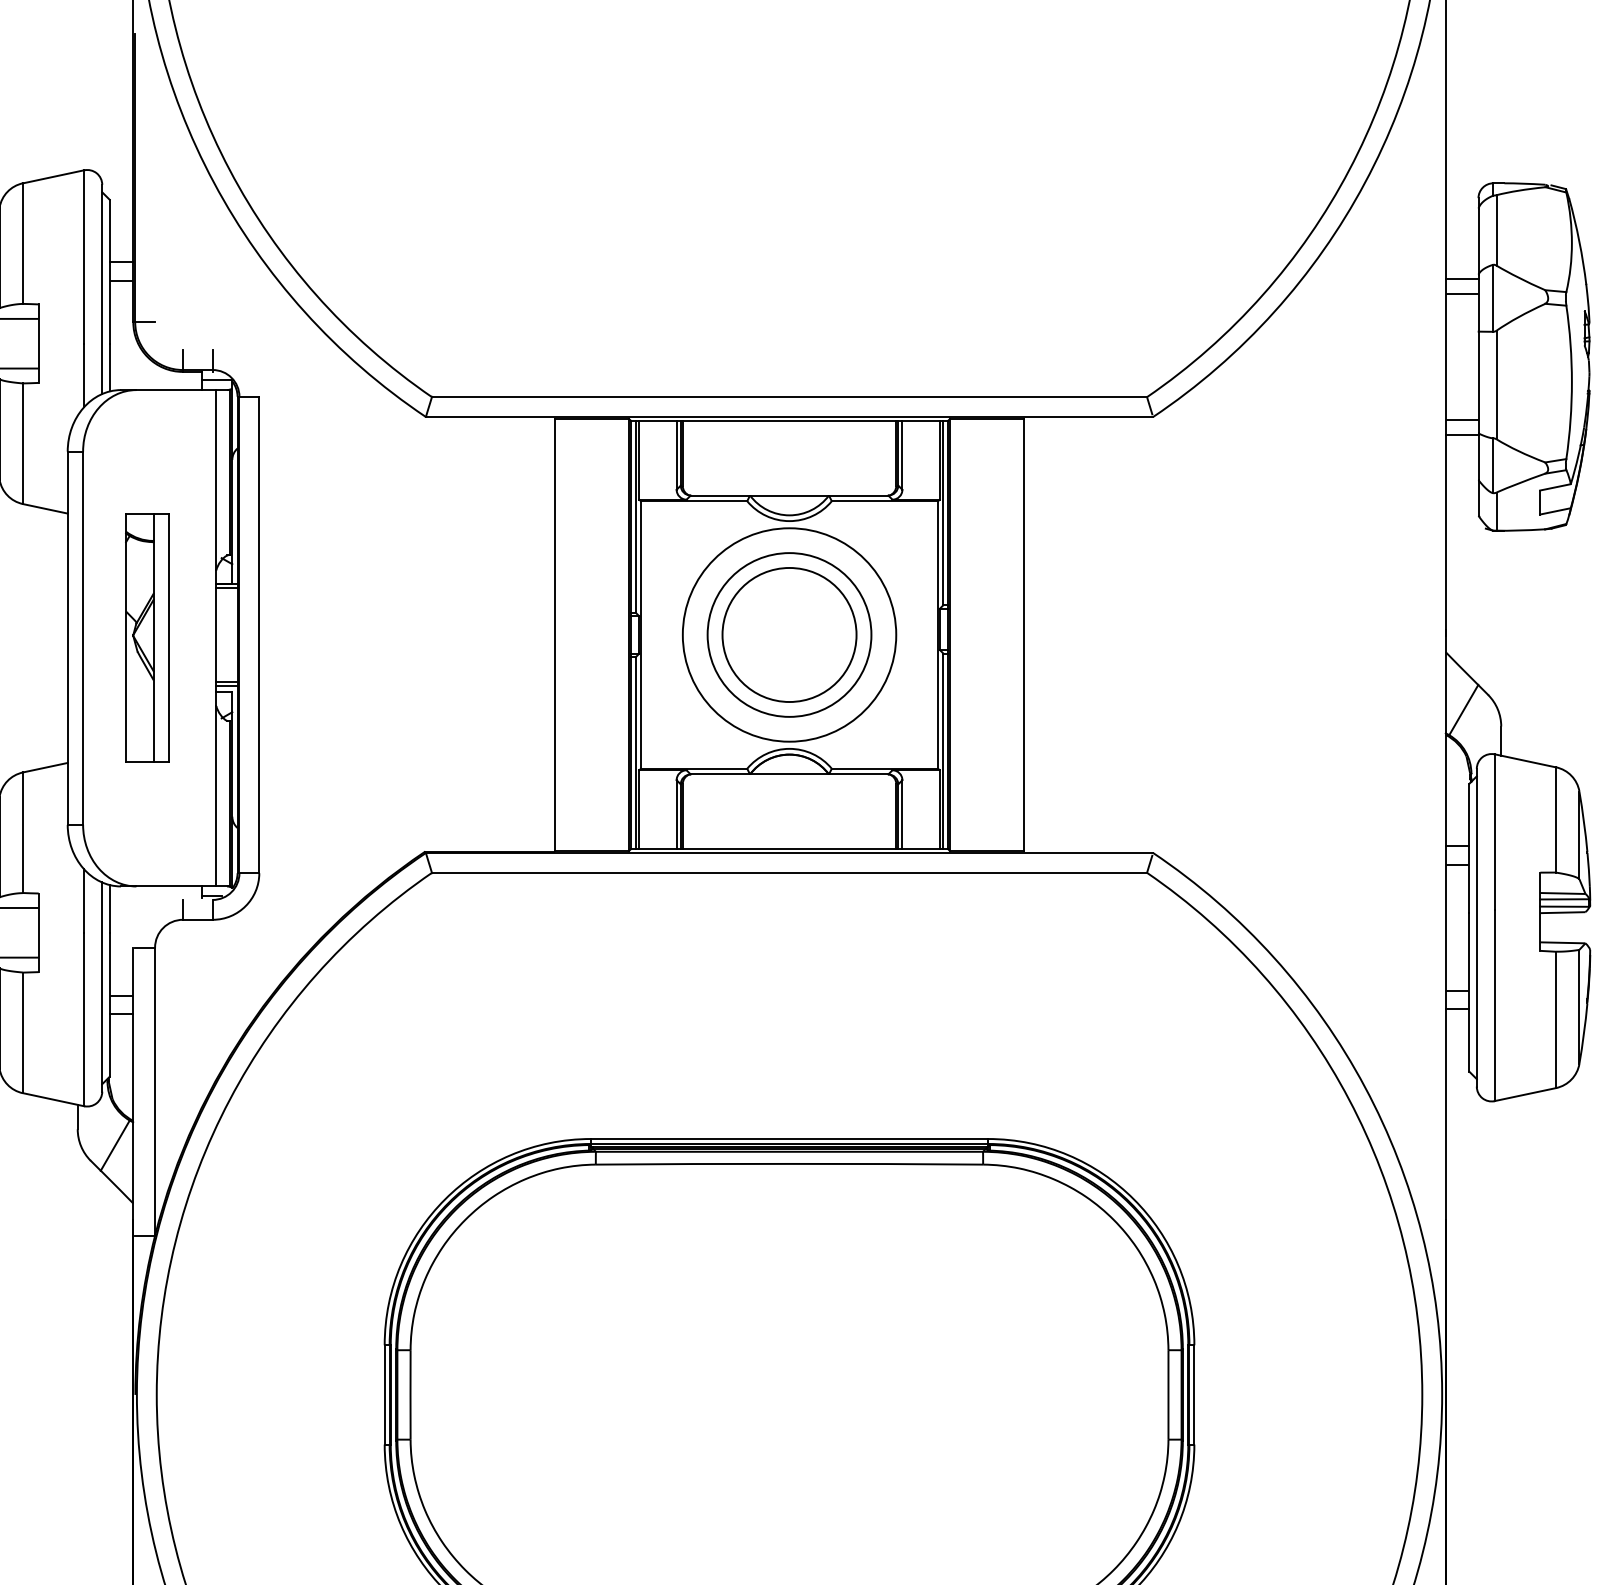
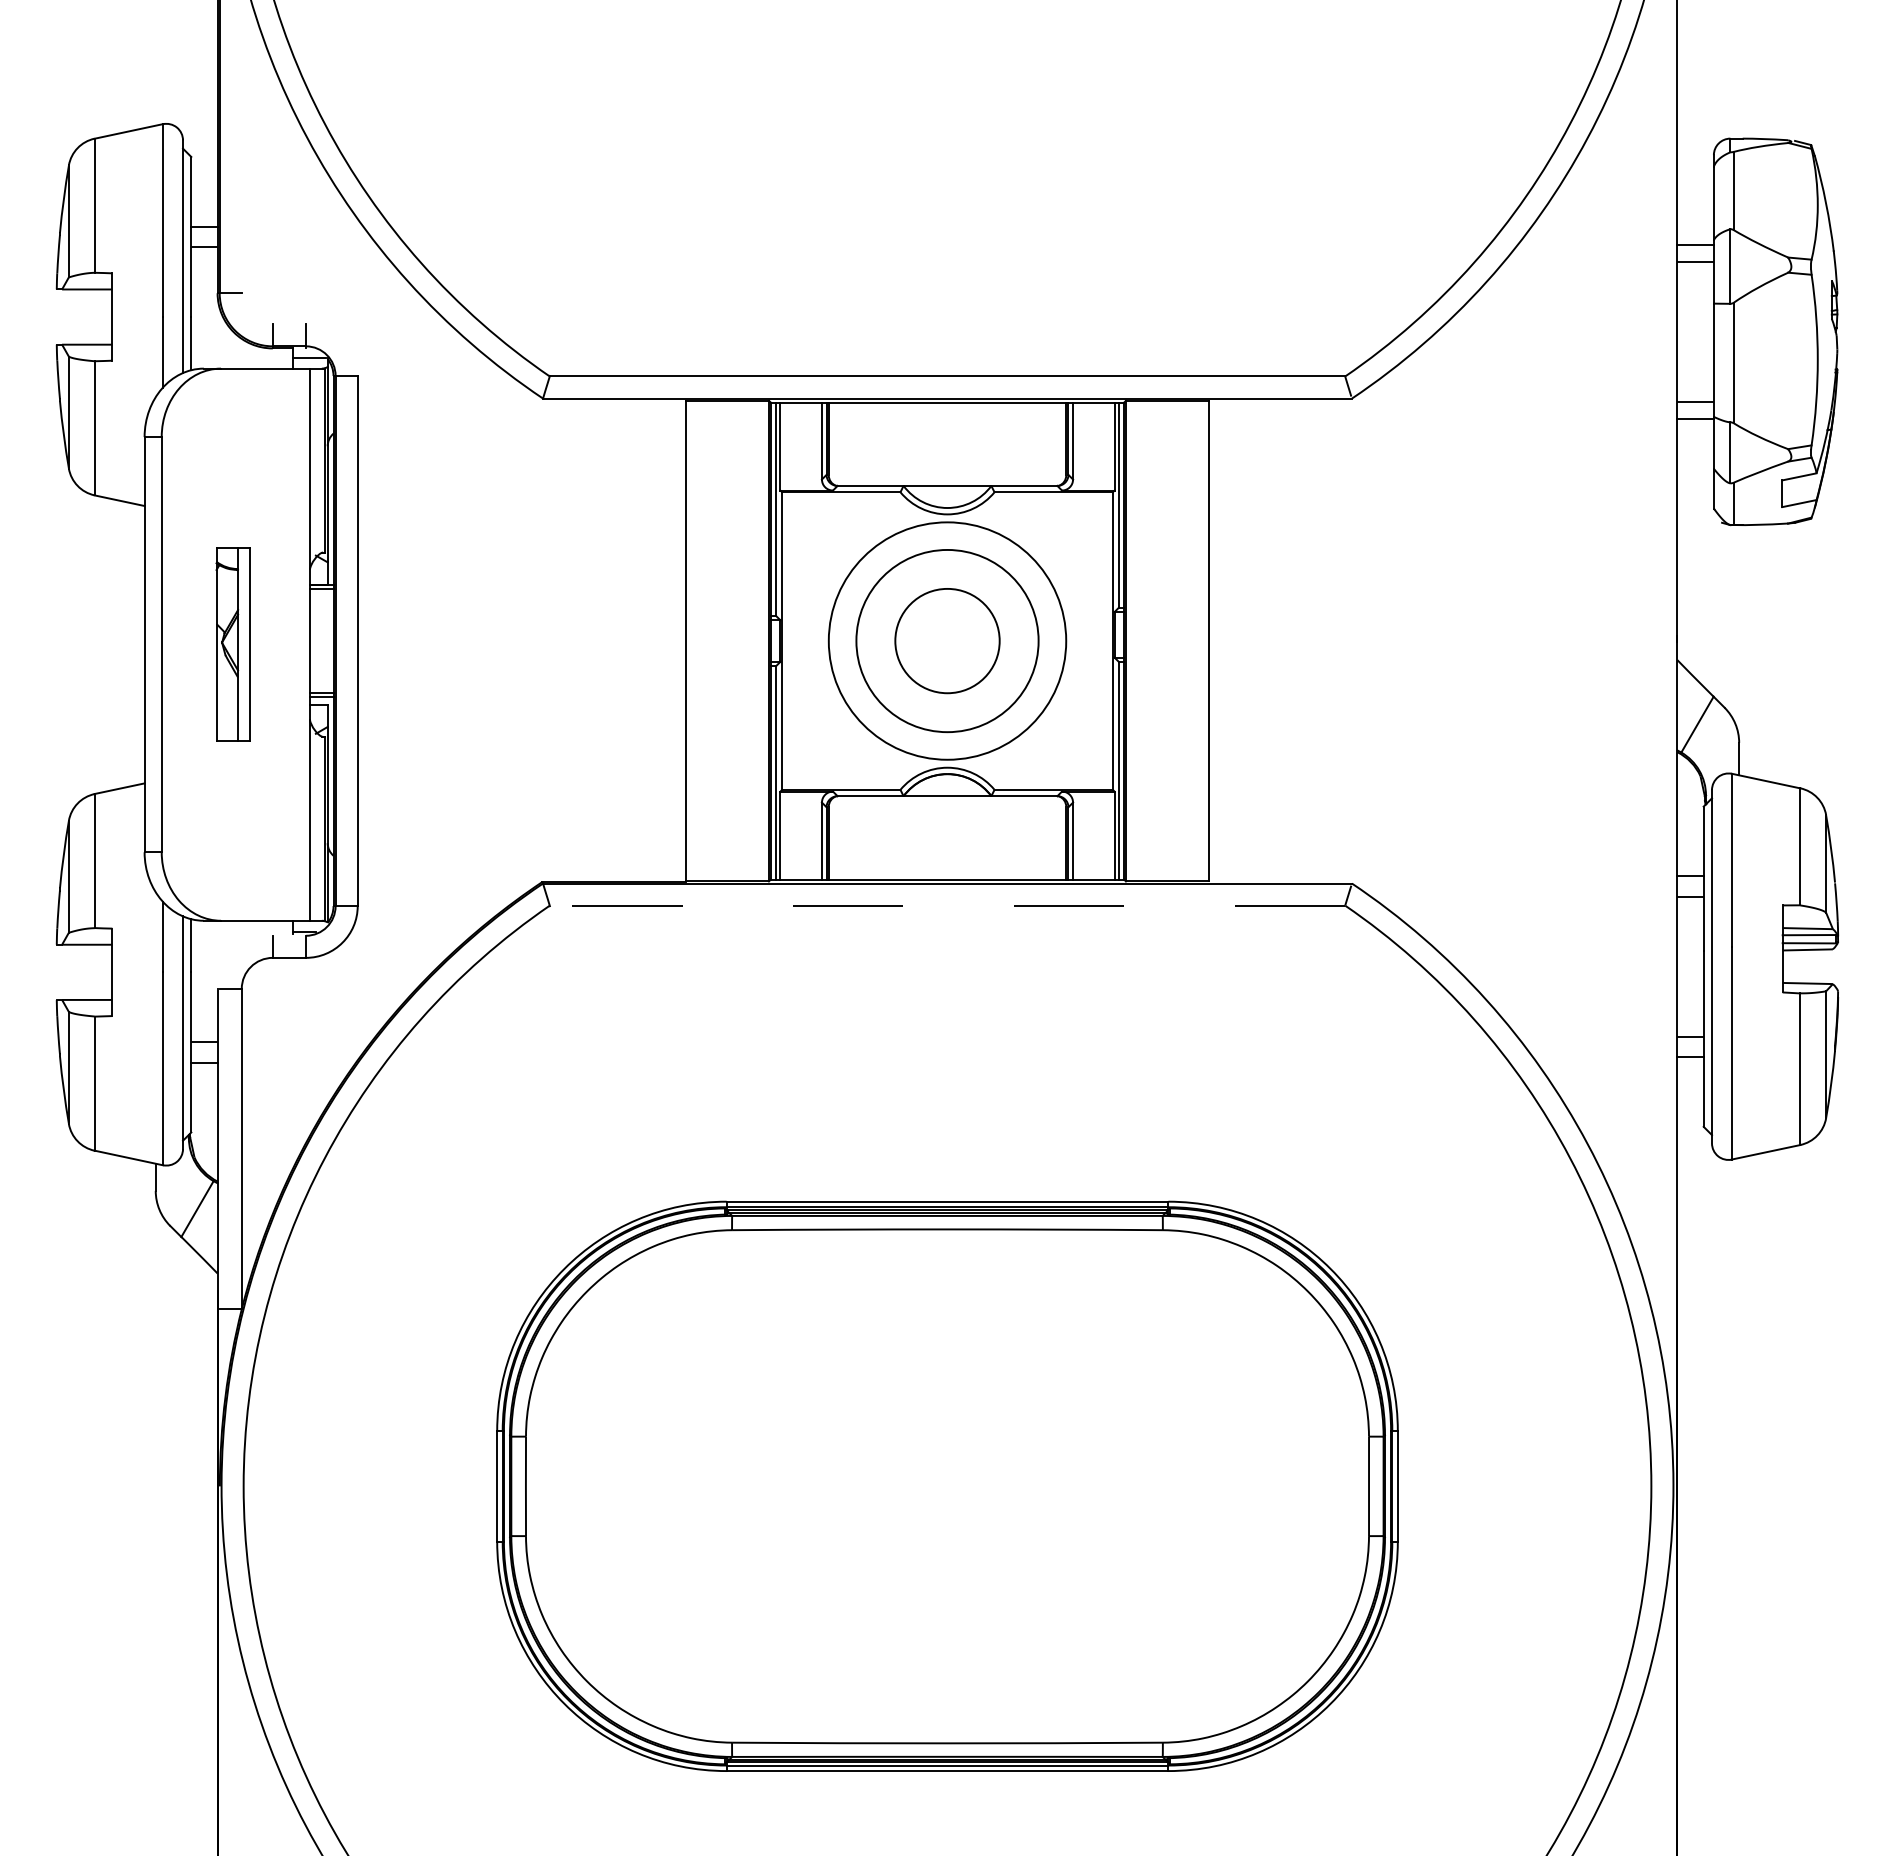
circle: (789, 634) -> (947, 640), size x0.7
part: (146, 638) -> (232, 644), size x0.7
line: (789, 872) -> (947, 905), solid -> dashed

